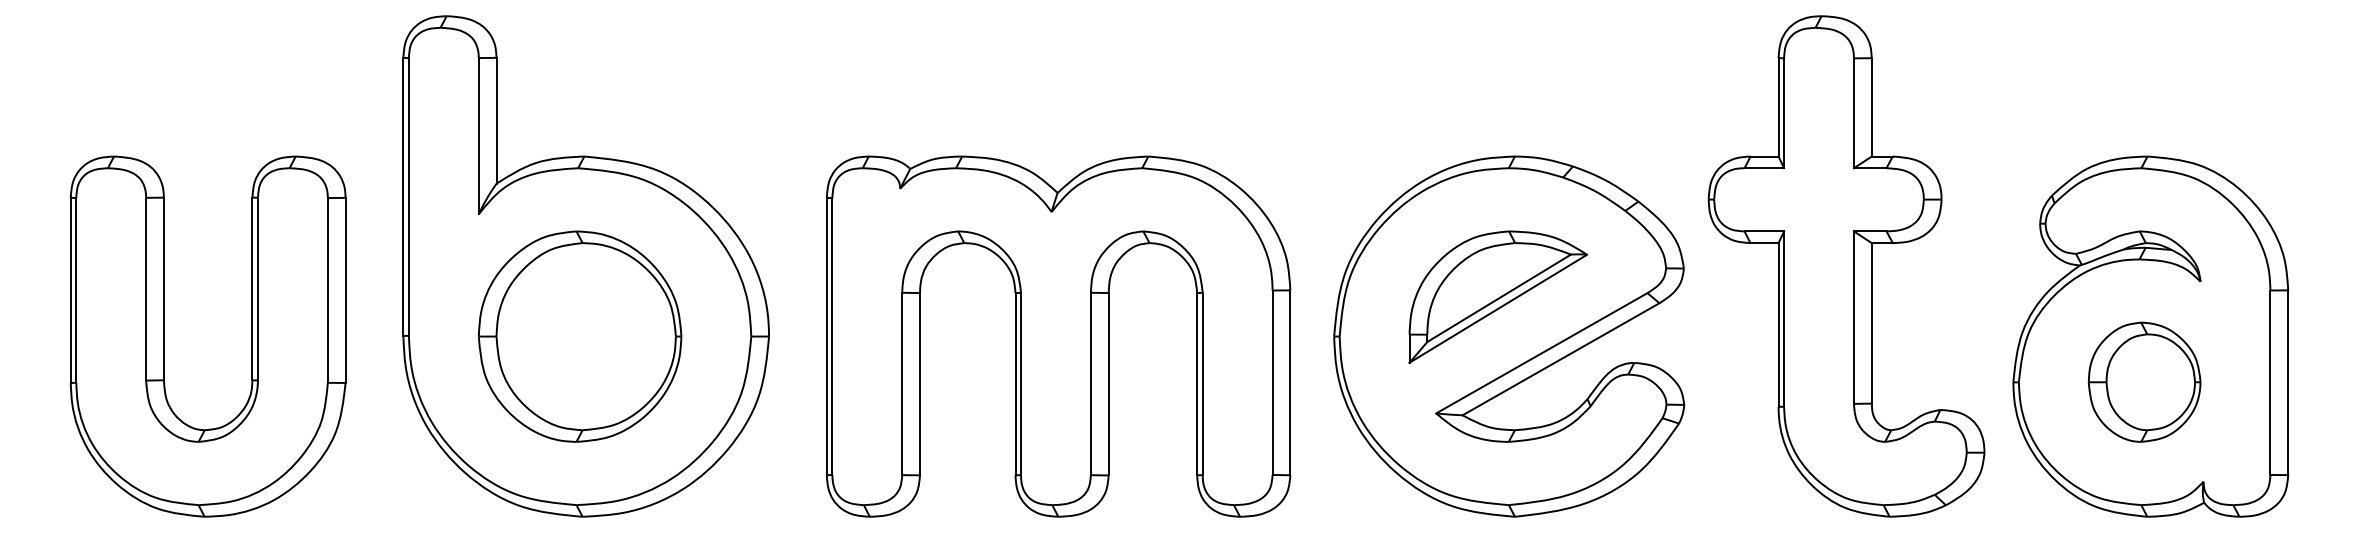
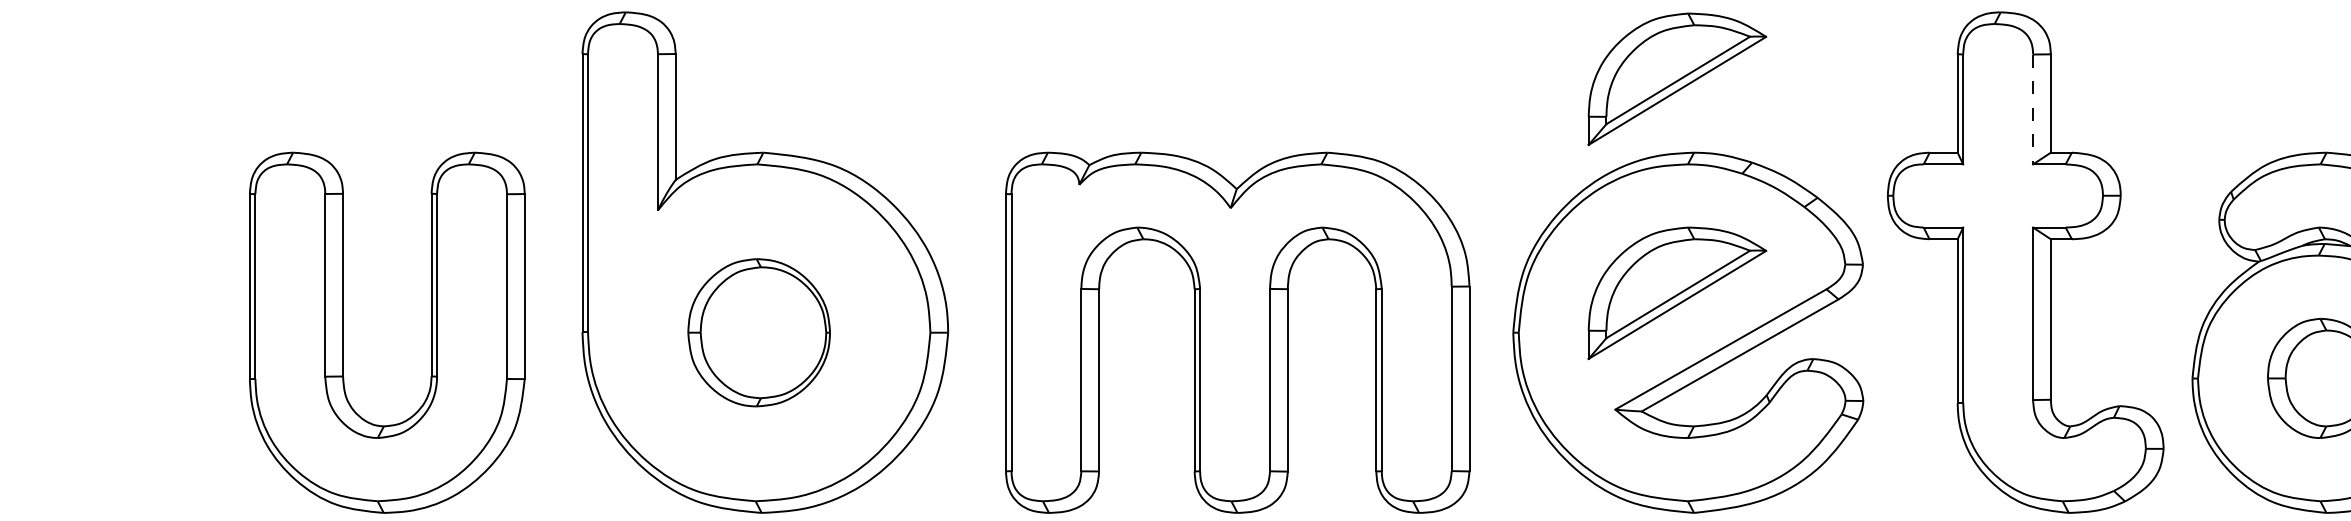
part: (1497, 82) -> (1676, 78), added
line: (1853, 113) -> (2032, 109), solid -> dashed
part: (579, 336) -> (758, 332), size x0.7

